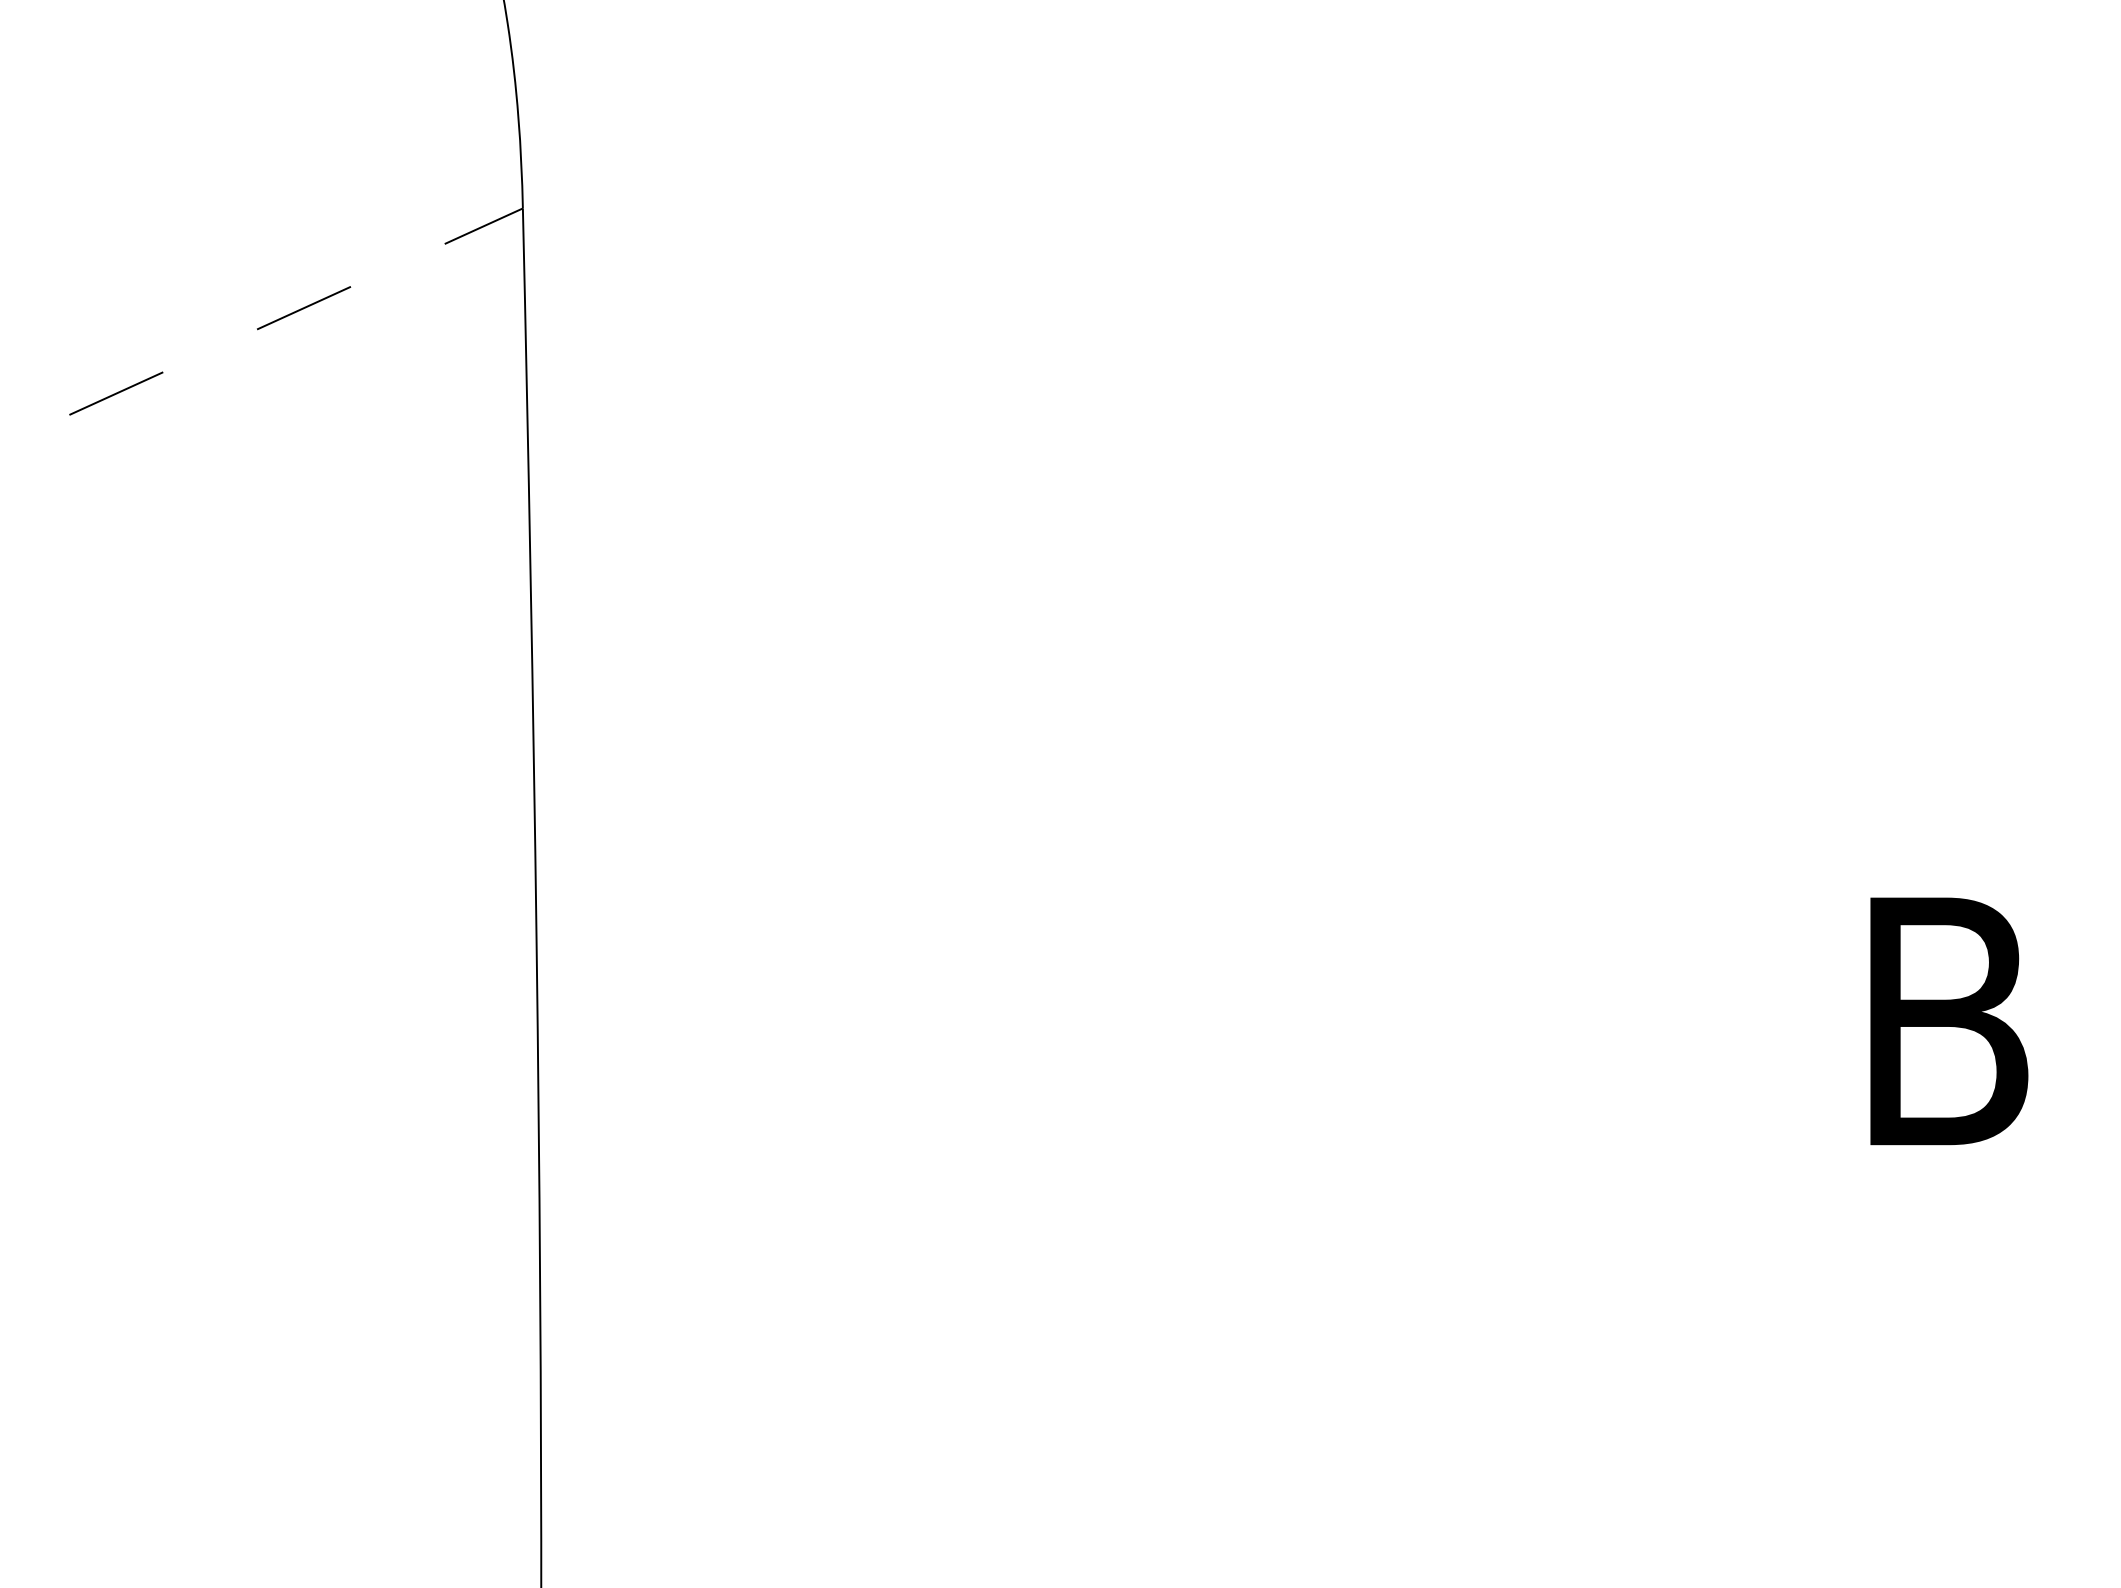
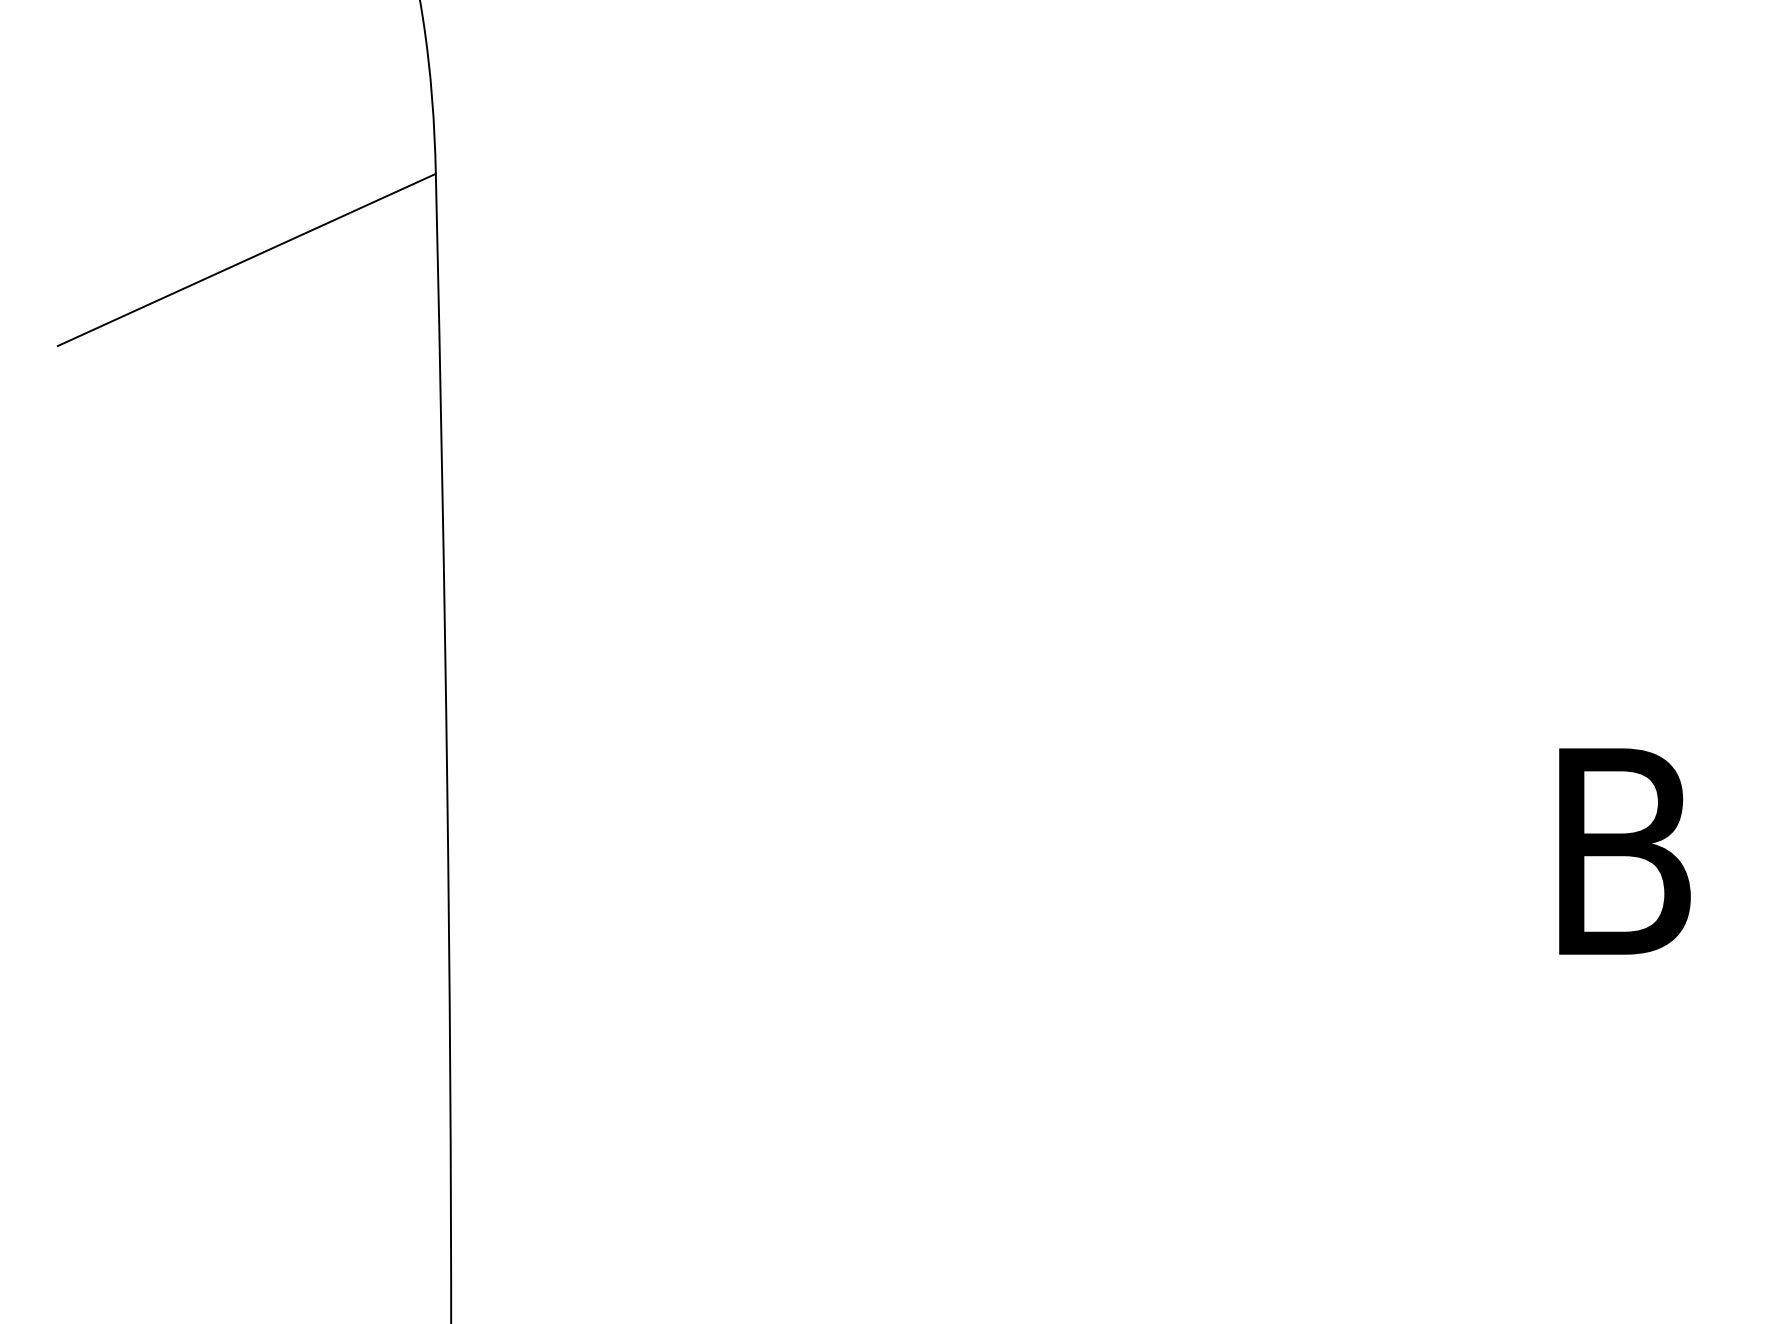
line: (295, 311) -> (246, 259), dashed -> solid

